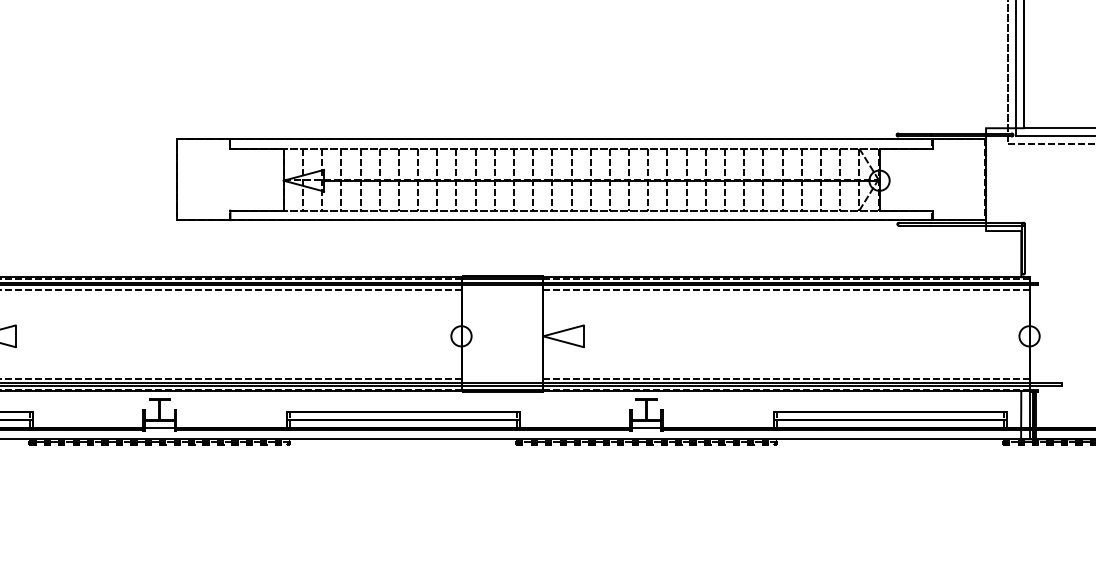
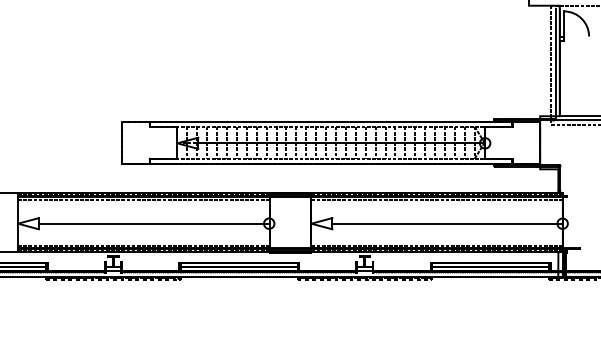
line: (237, 335) -> (153, 223), added
line: (806, 335) -> (447, 223), added

